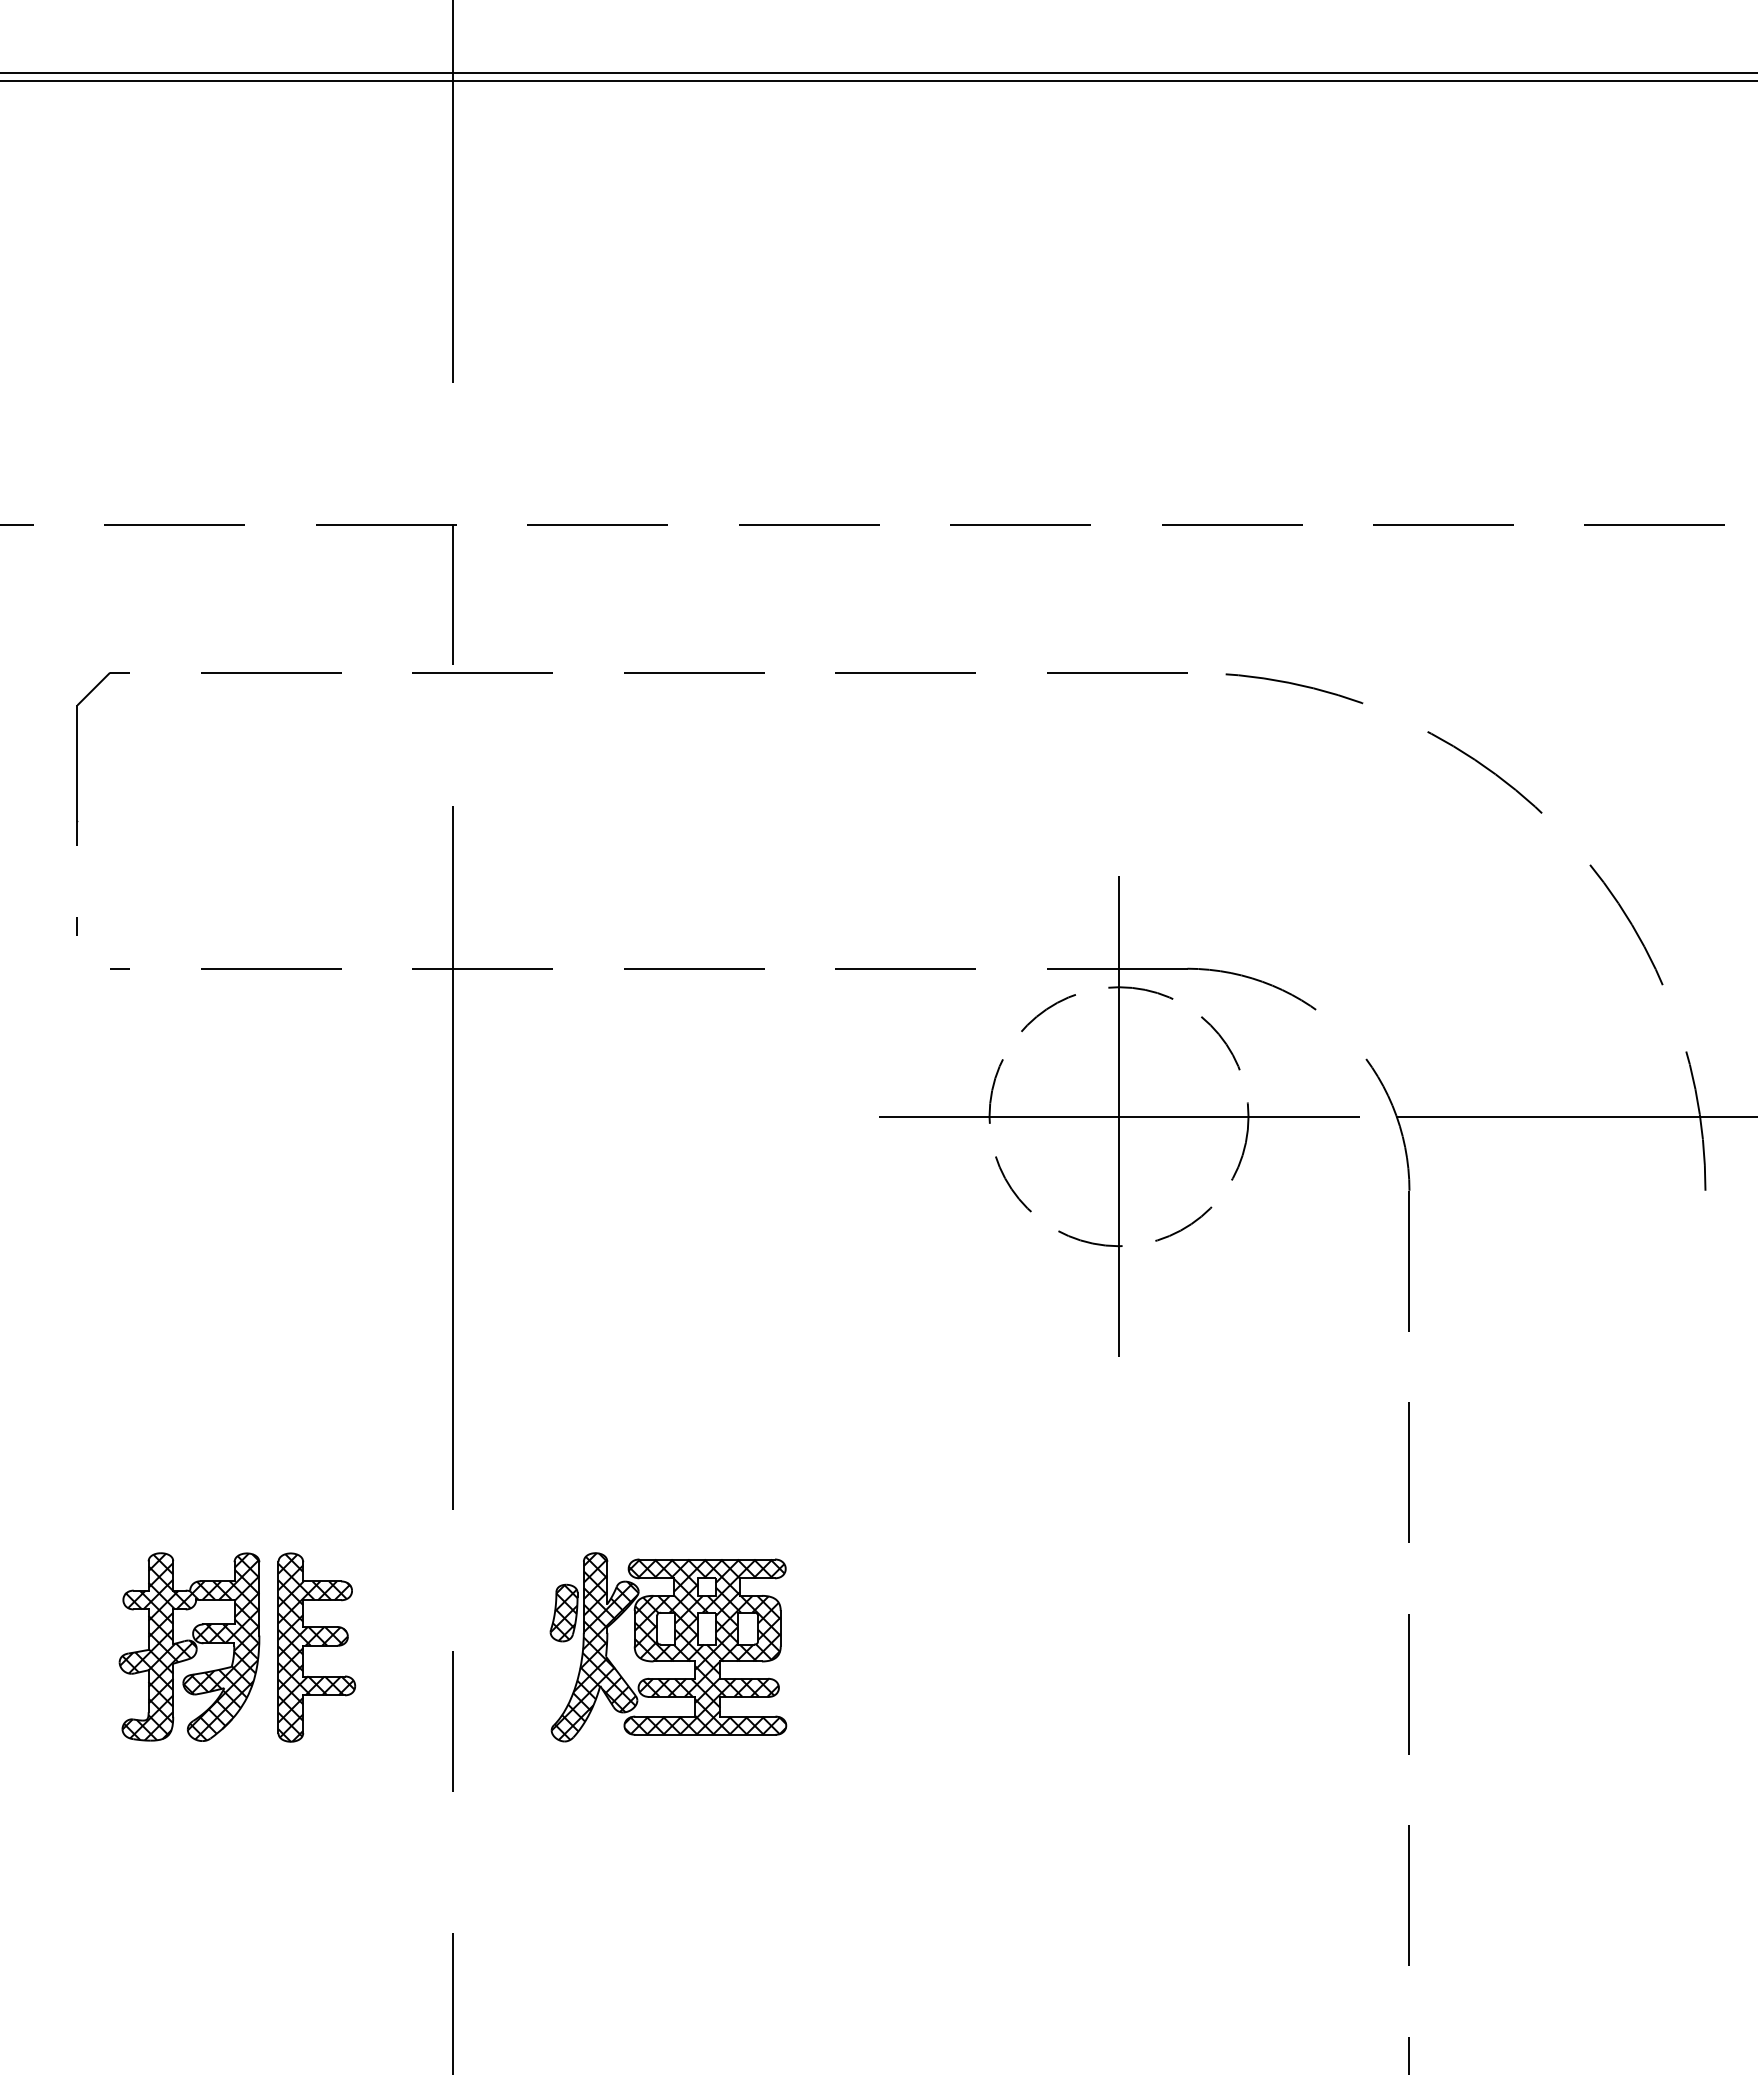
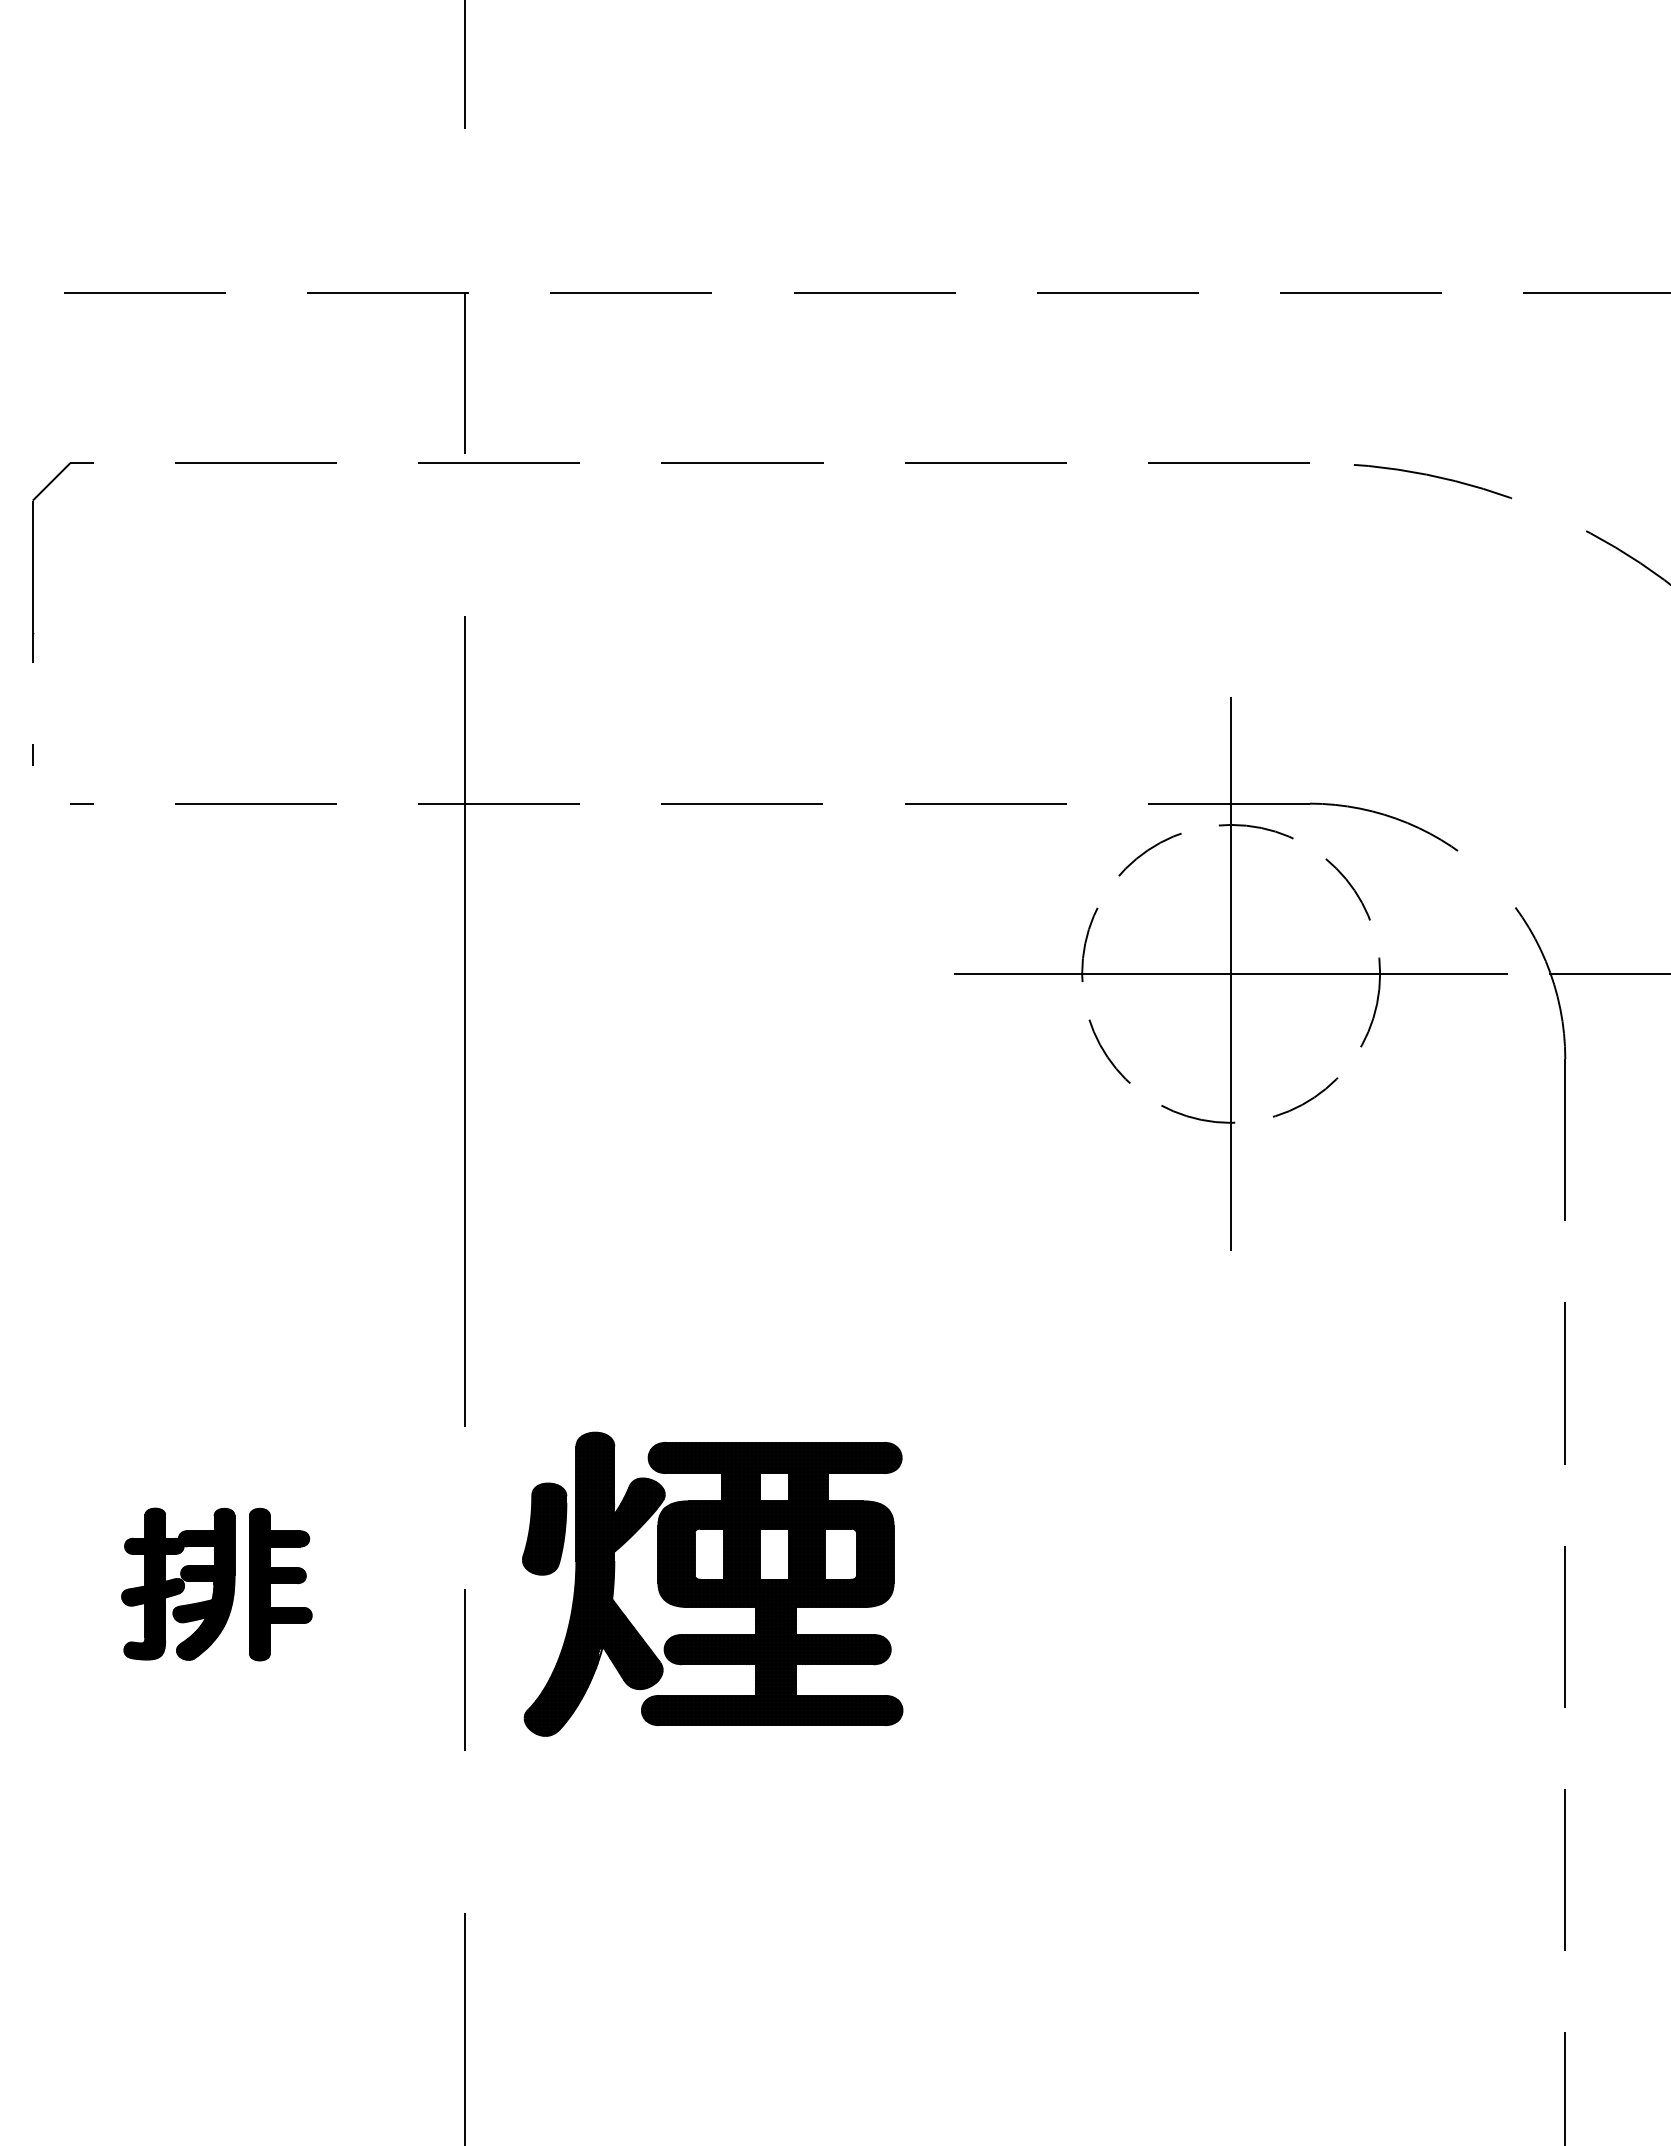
part: (237, 1647) -> (216, 1584), size x0.7
part: (668, 1647) -> (712, 1584), size x1.4

